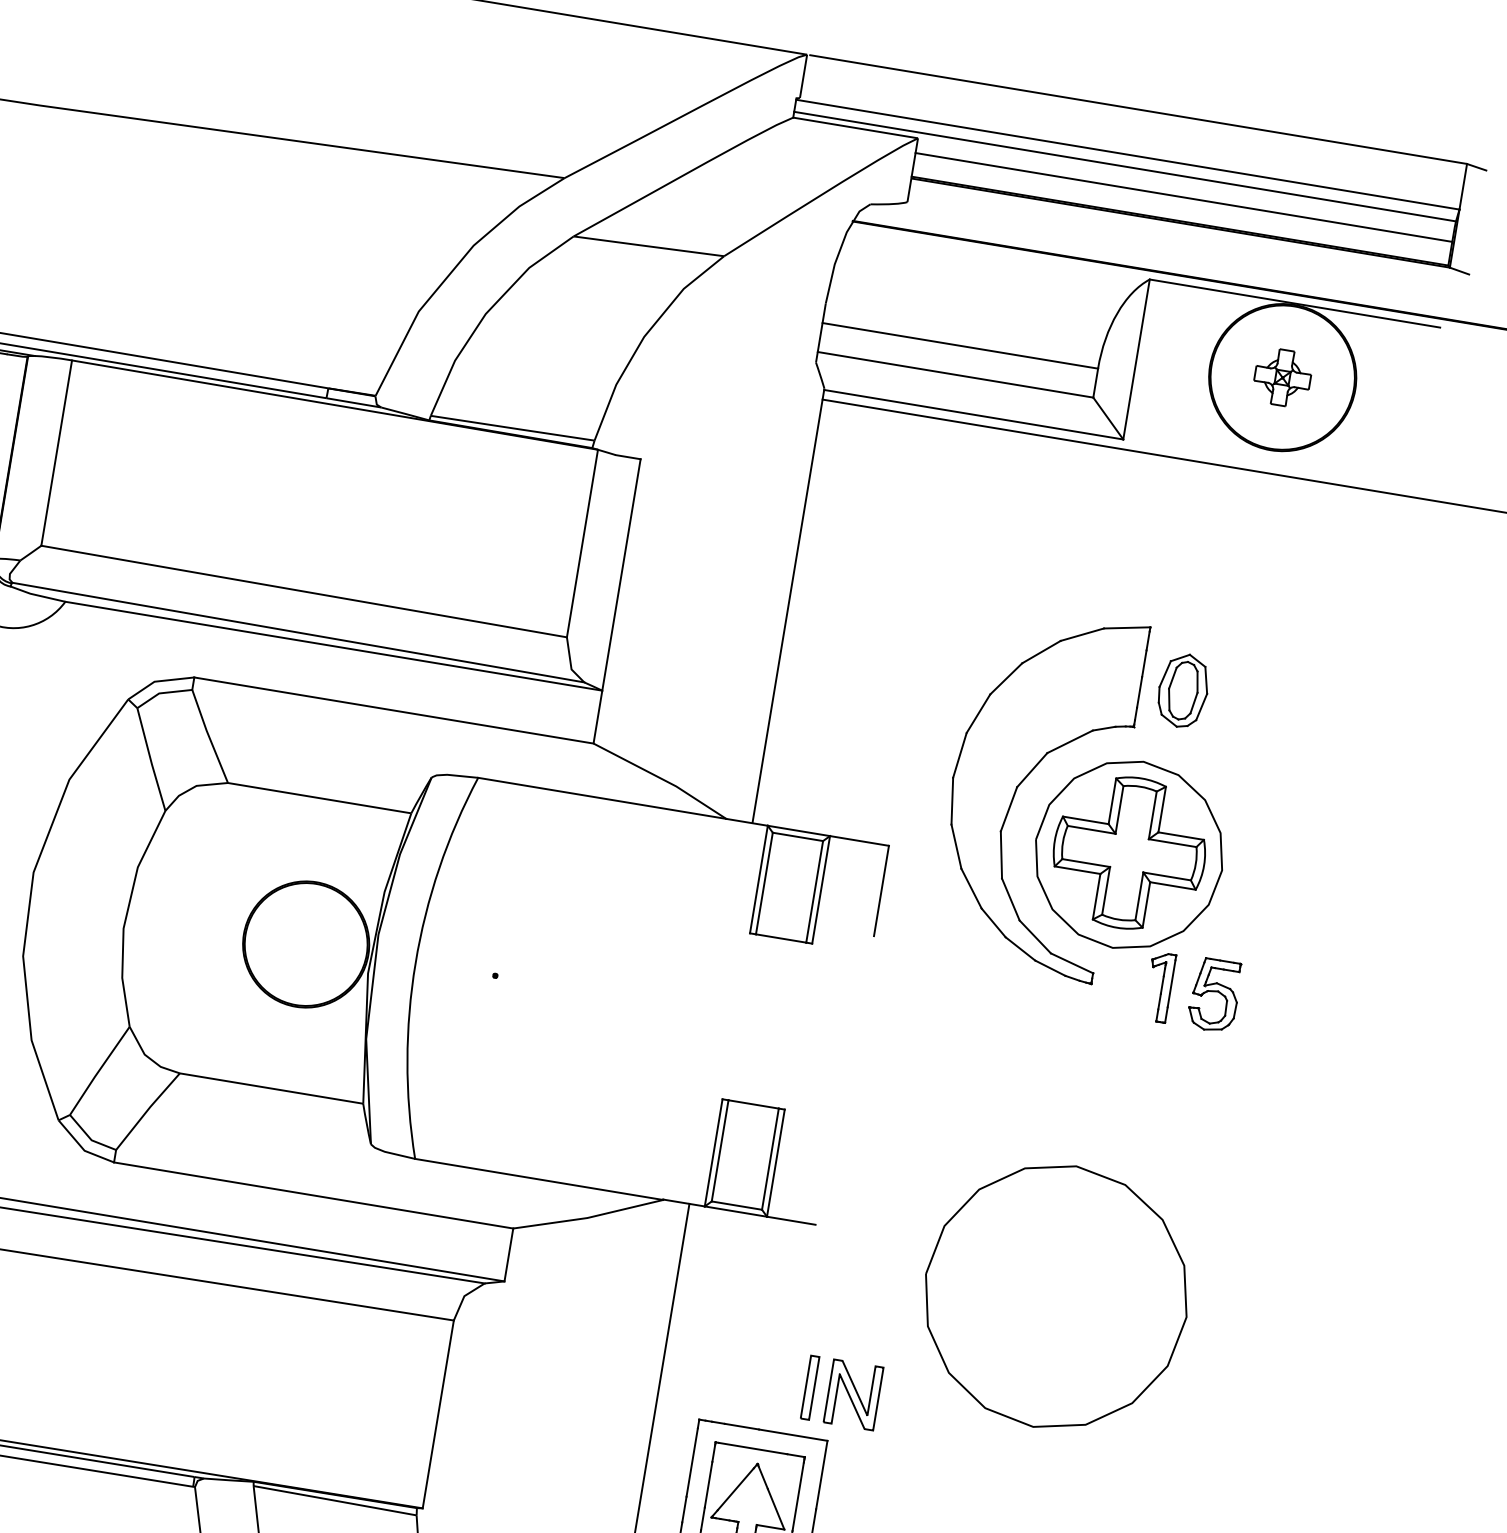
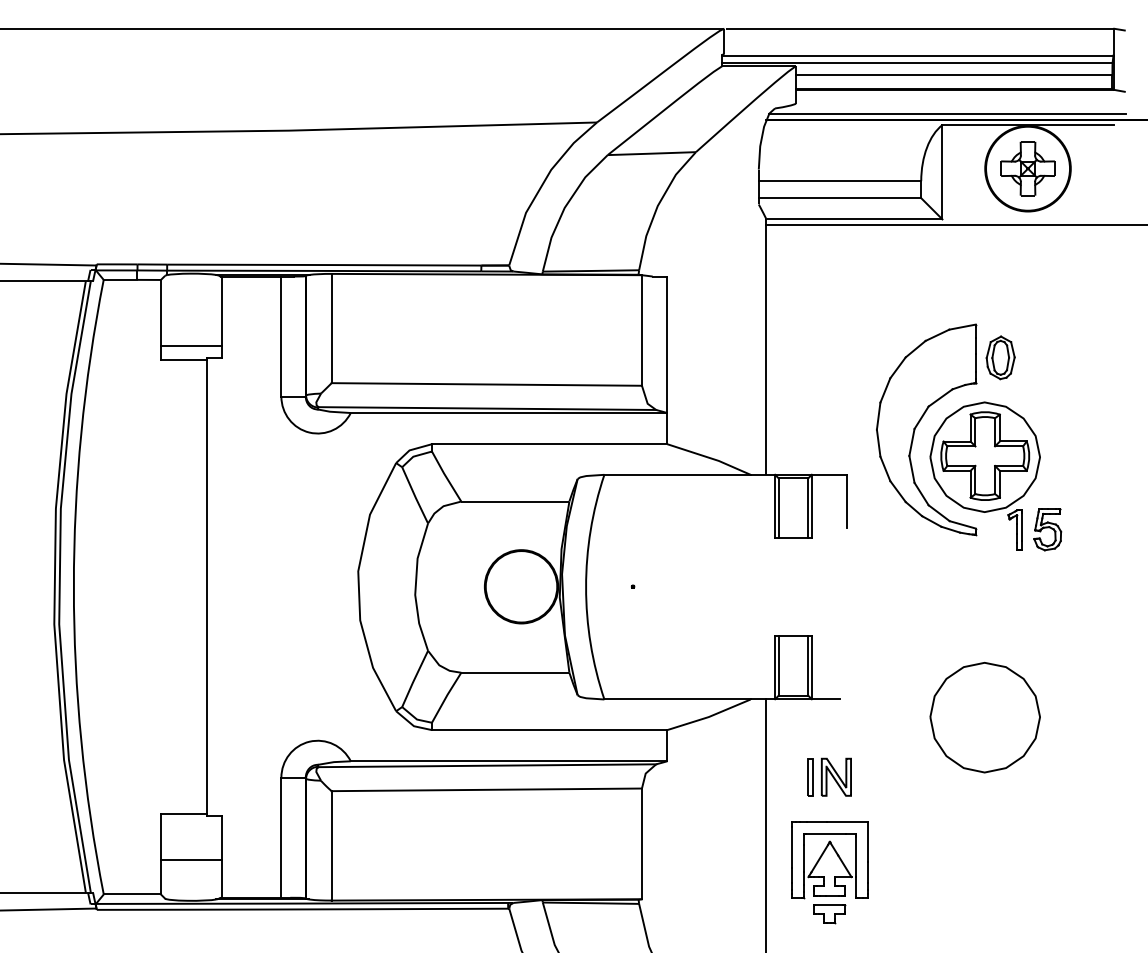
line: (1161, 261) -> (947, 113), added
part: (1281, 377) -> (1027, 168), size x1.67
part: (1054, 1296) -> (984, 717), size x0.71
part: (842, 1391) -> (829, 776), moved

